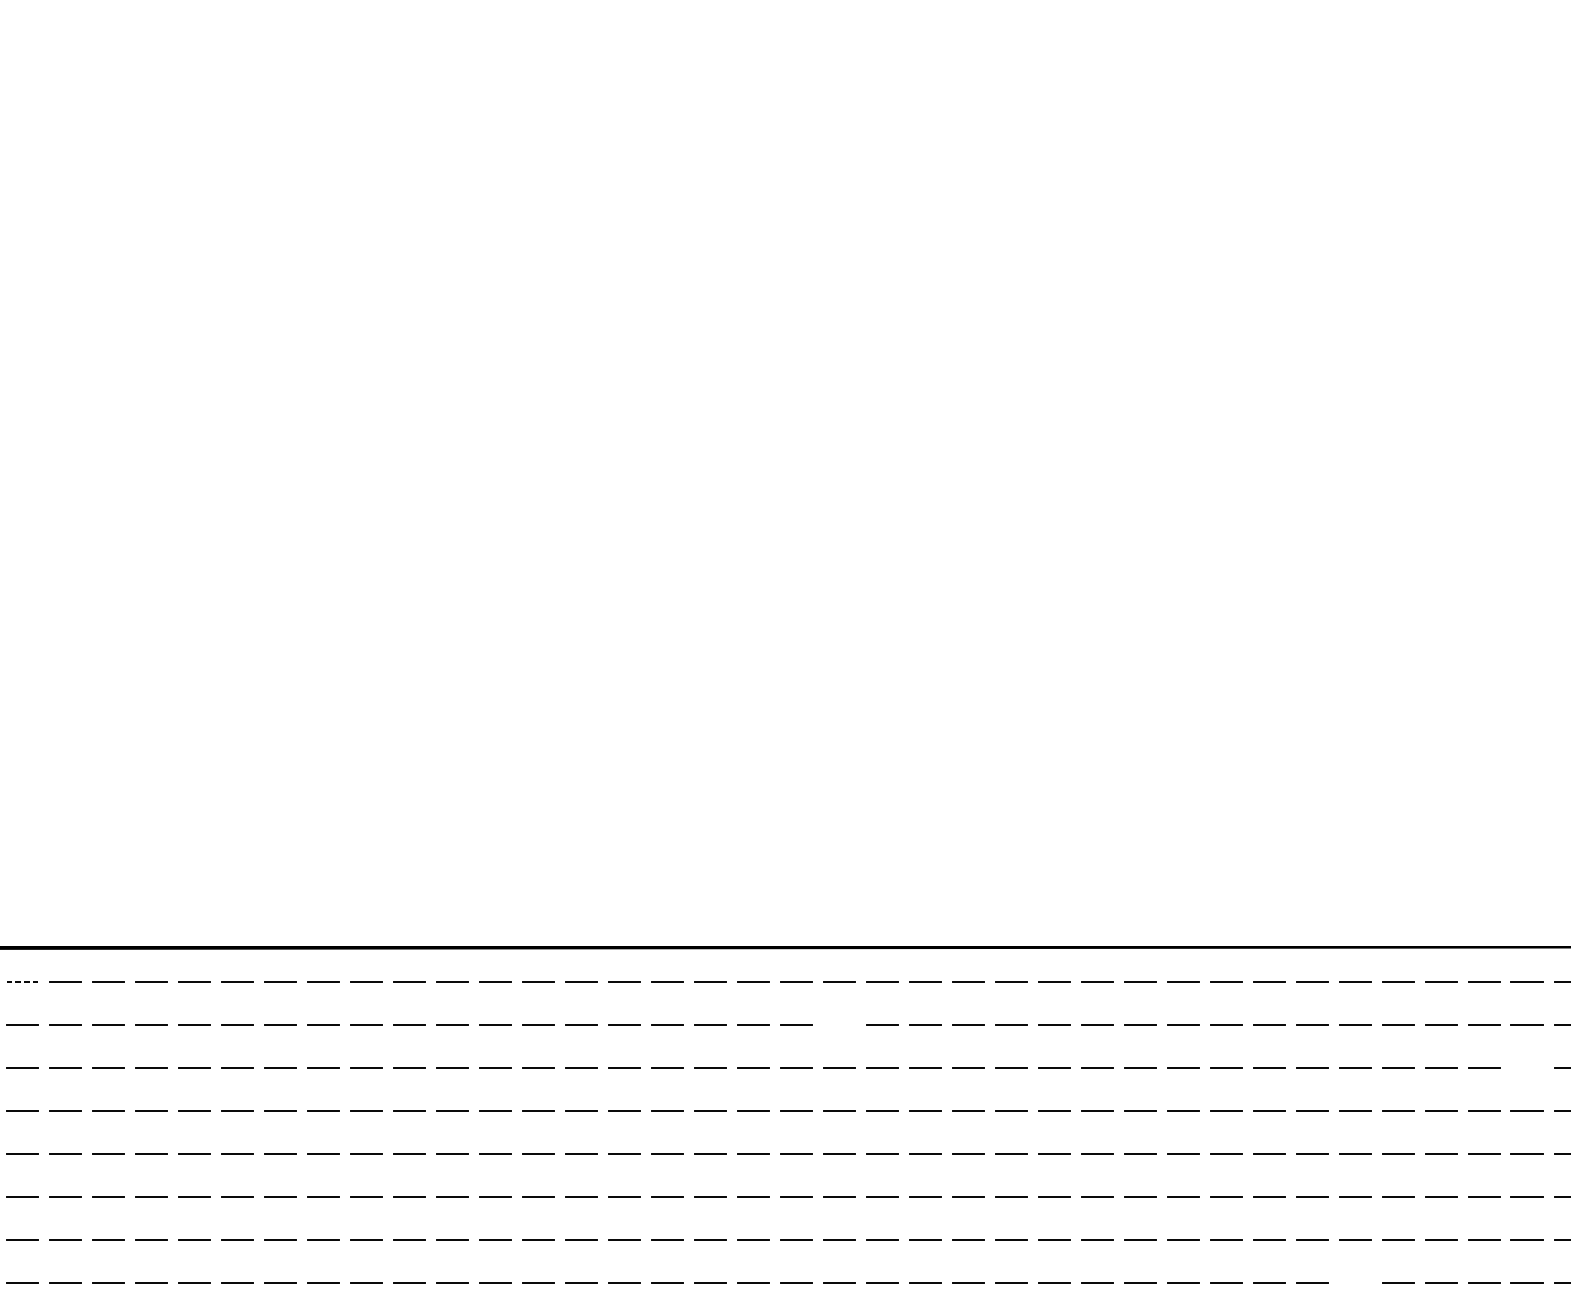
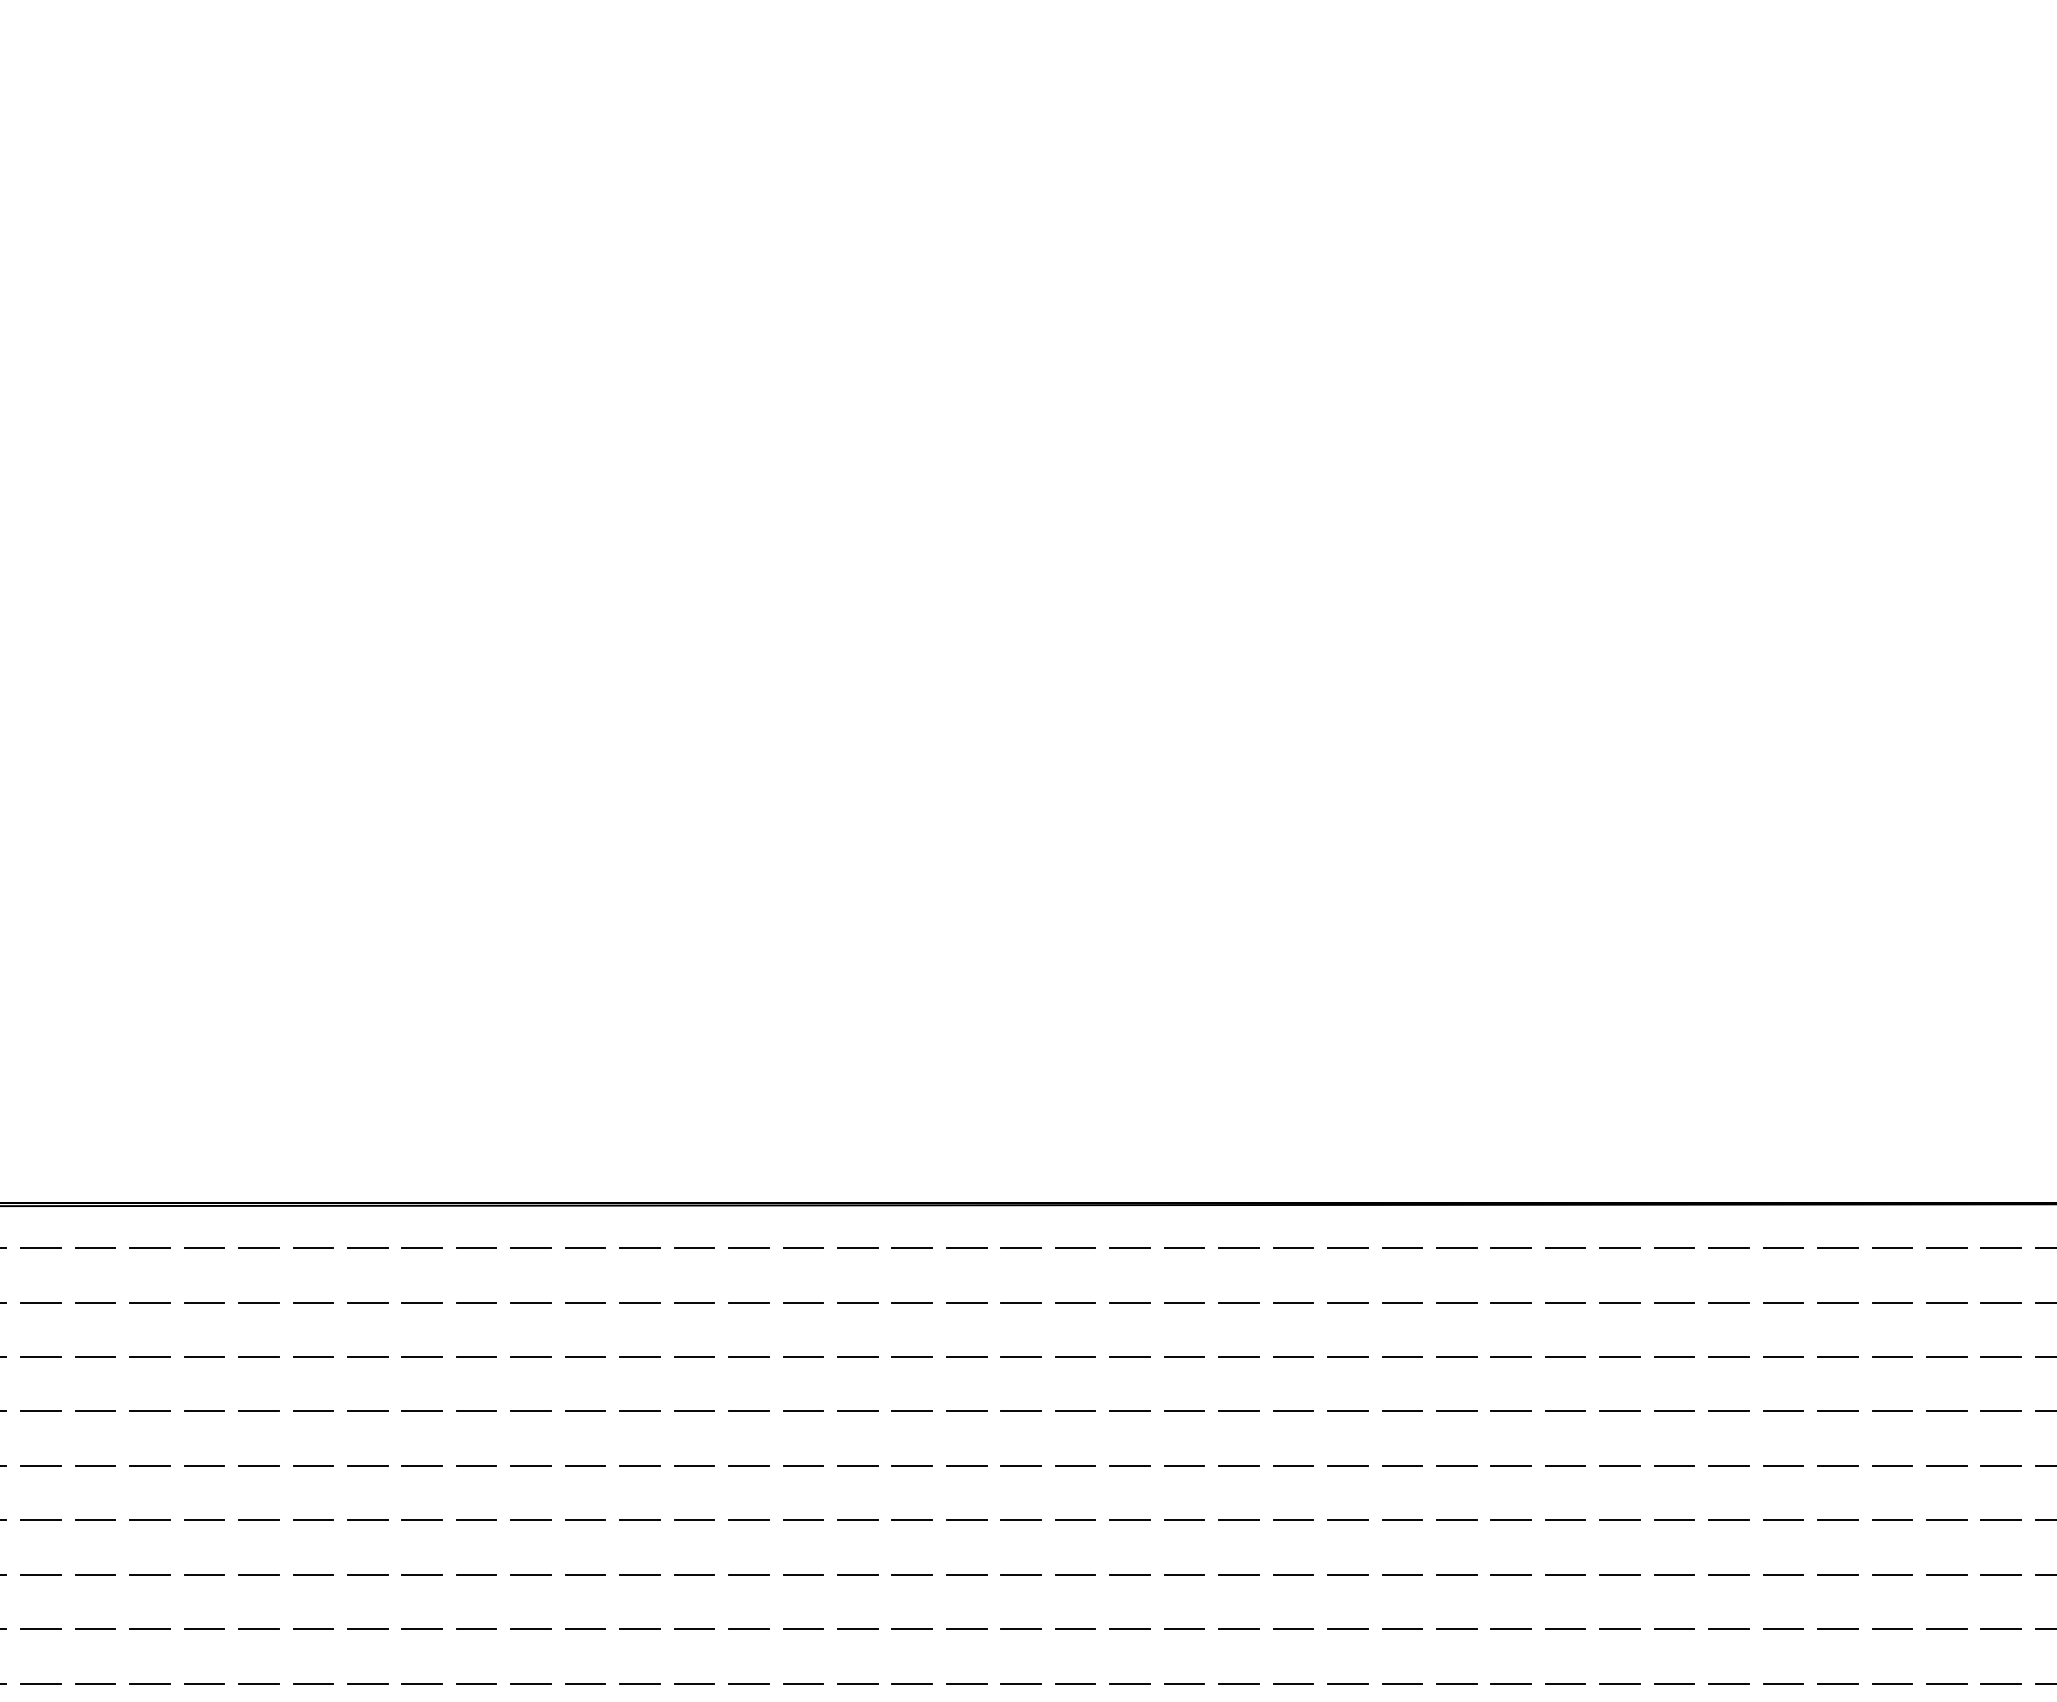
line: (22, 982) -> (95, 1248), dashed -> solid
line: (838, 1025) -> (1129, 1302), added
line: (1526, 1067) -> (2000, 1356), added
line: (1355, 1283) -> (1783, 1629), added

